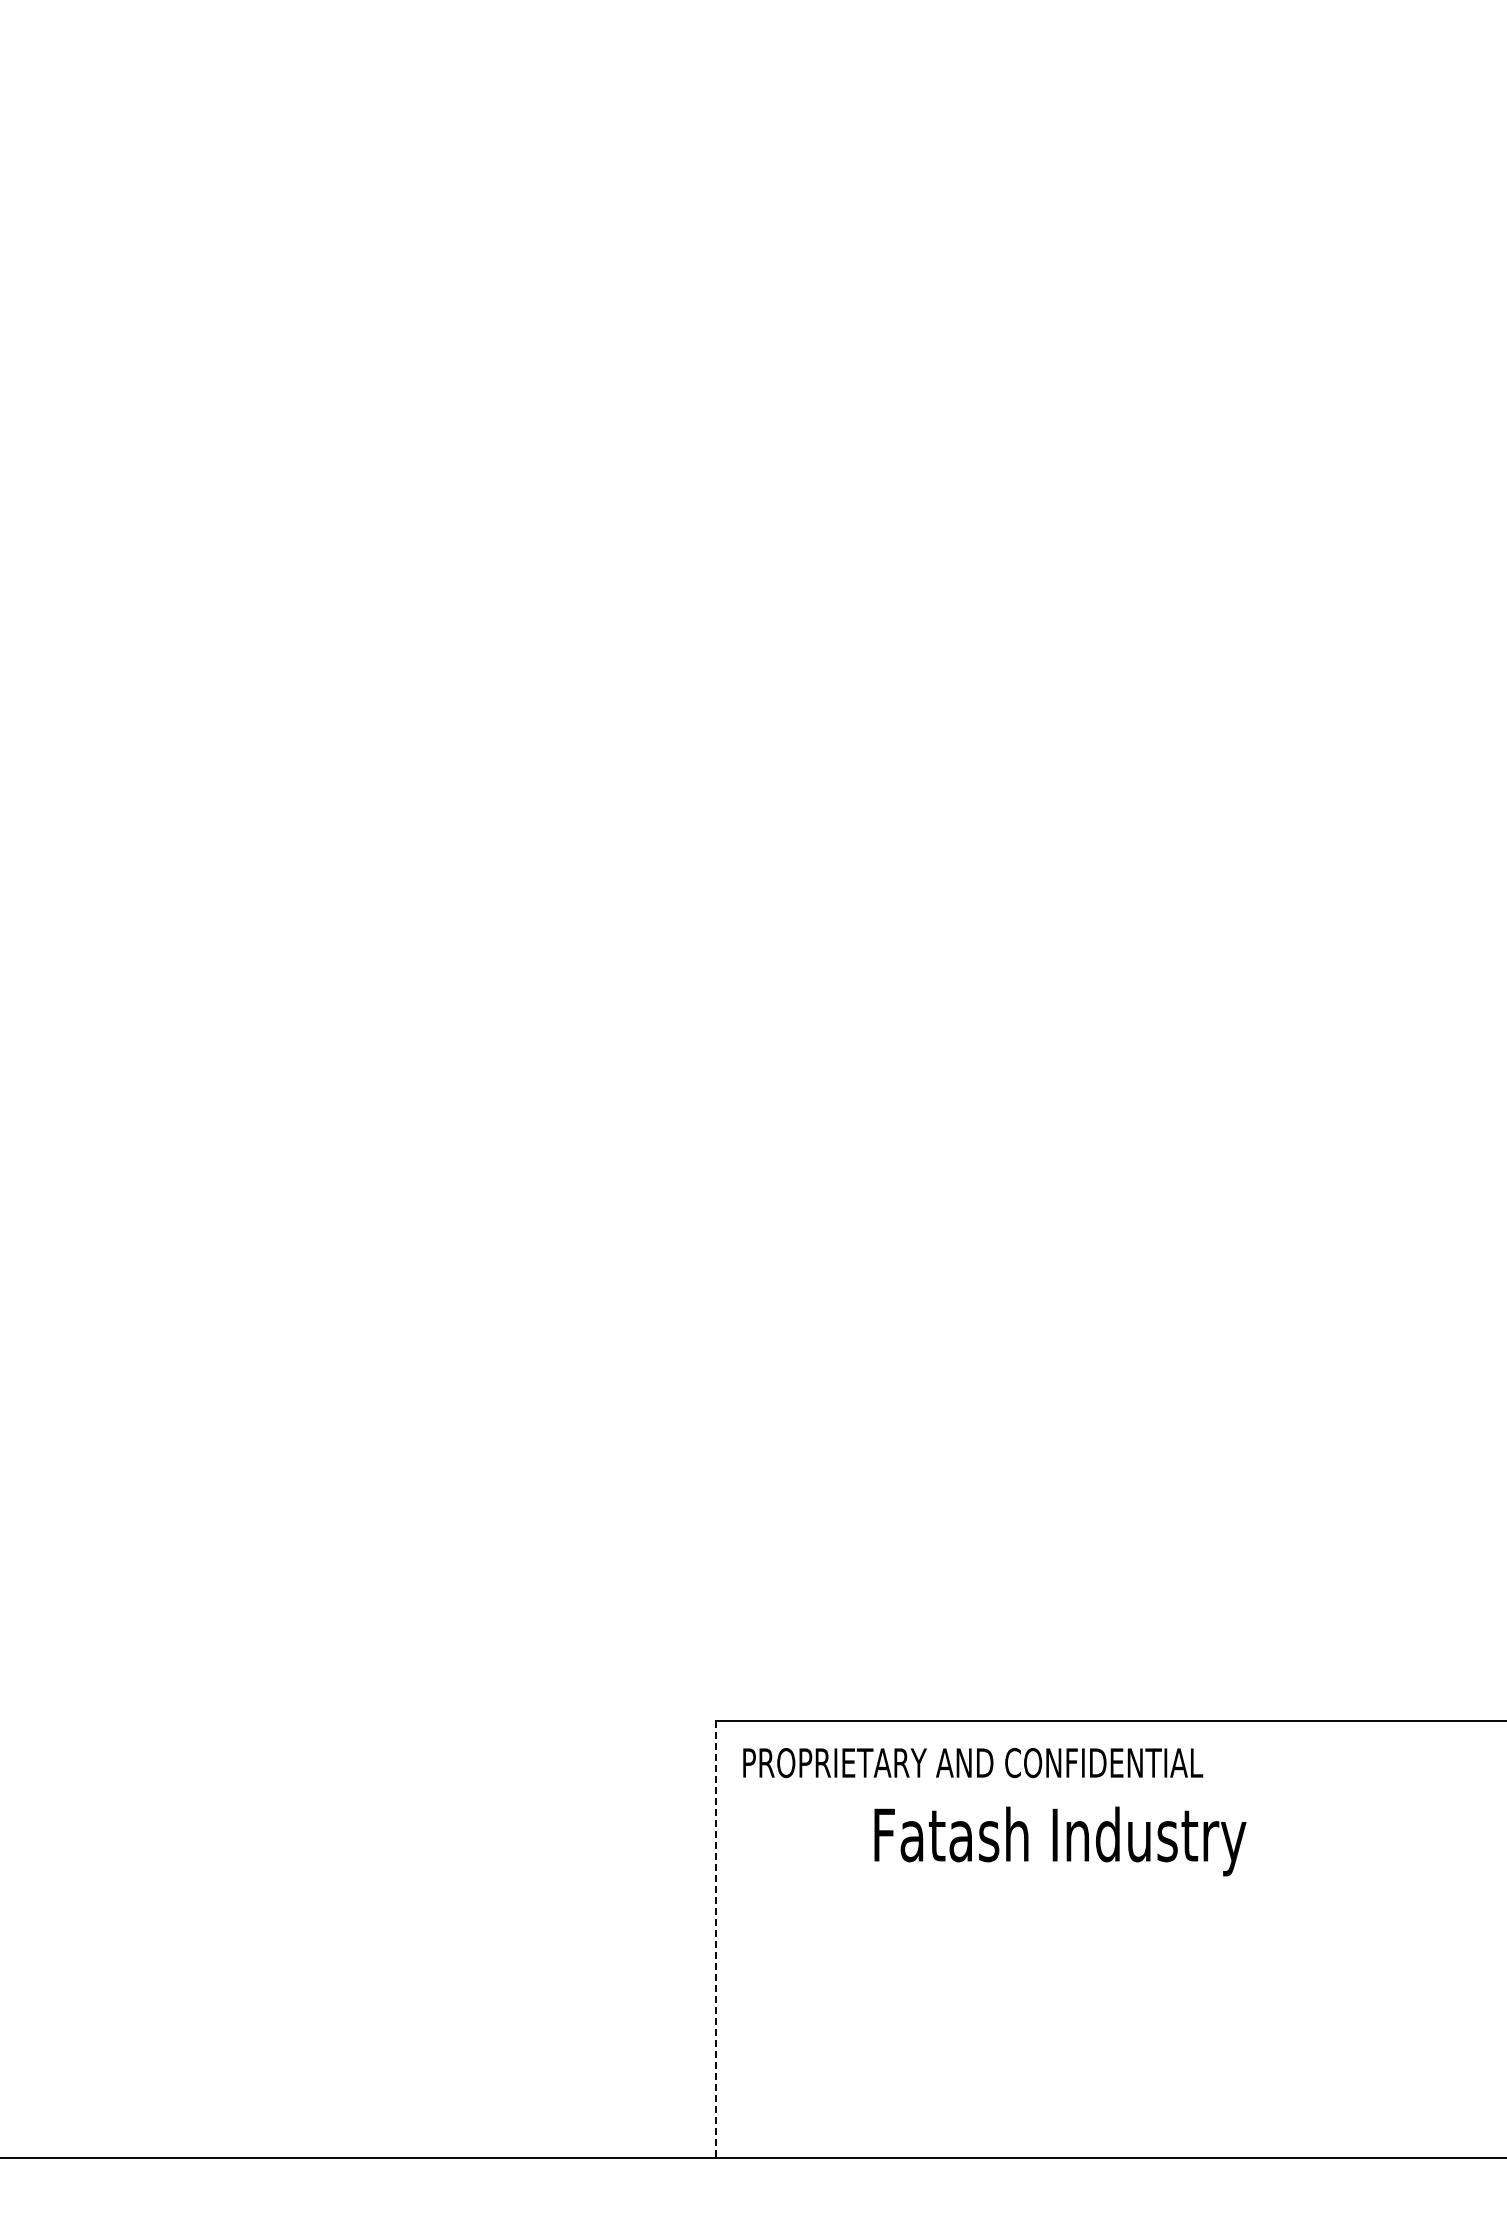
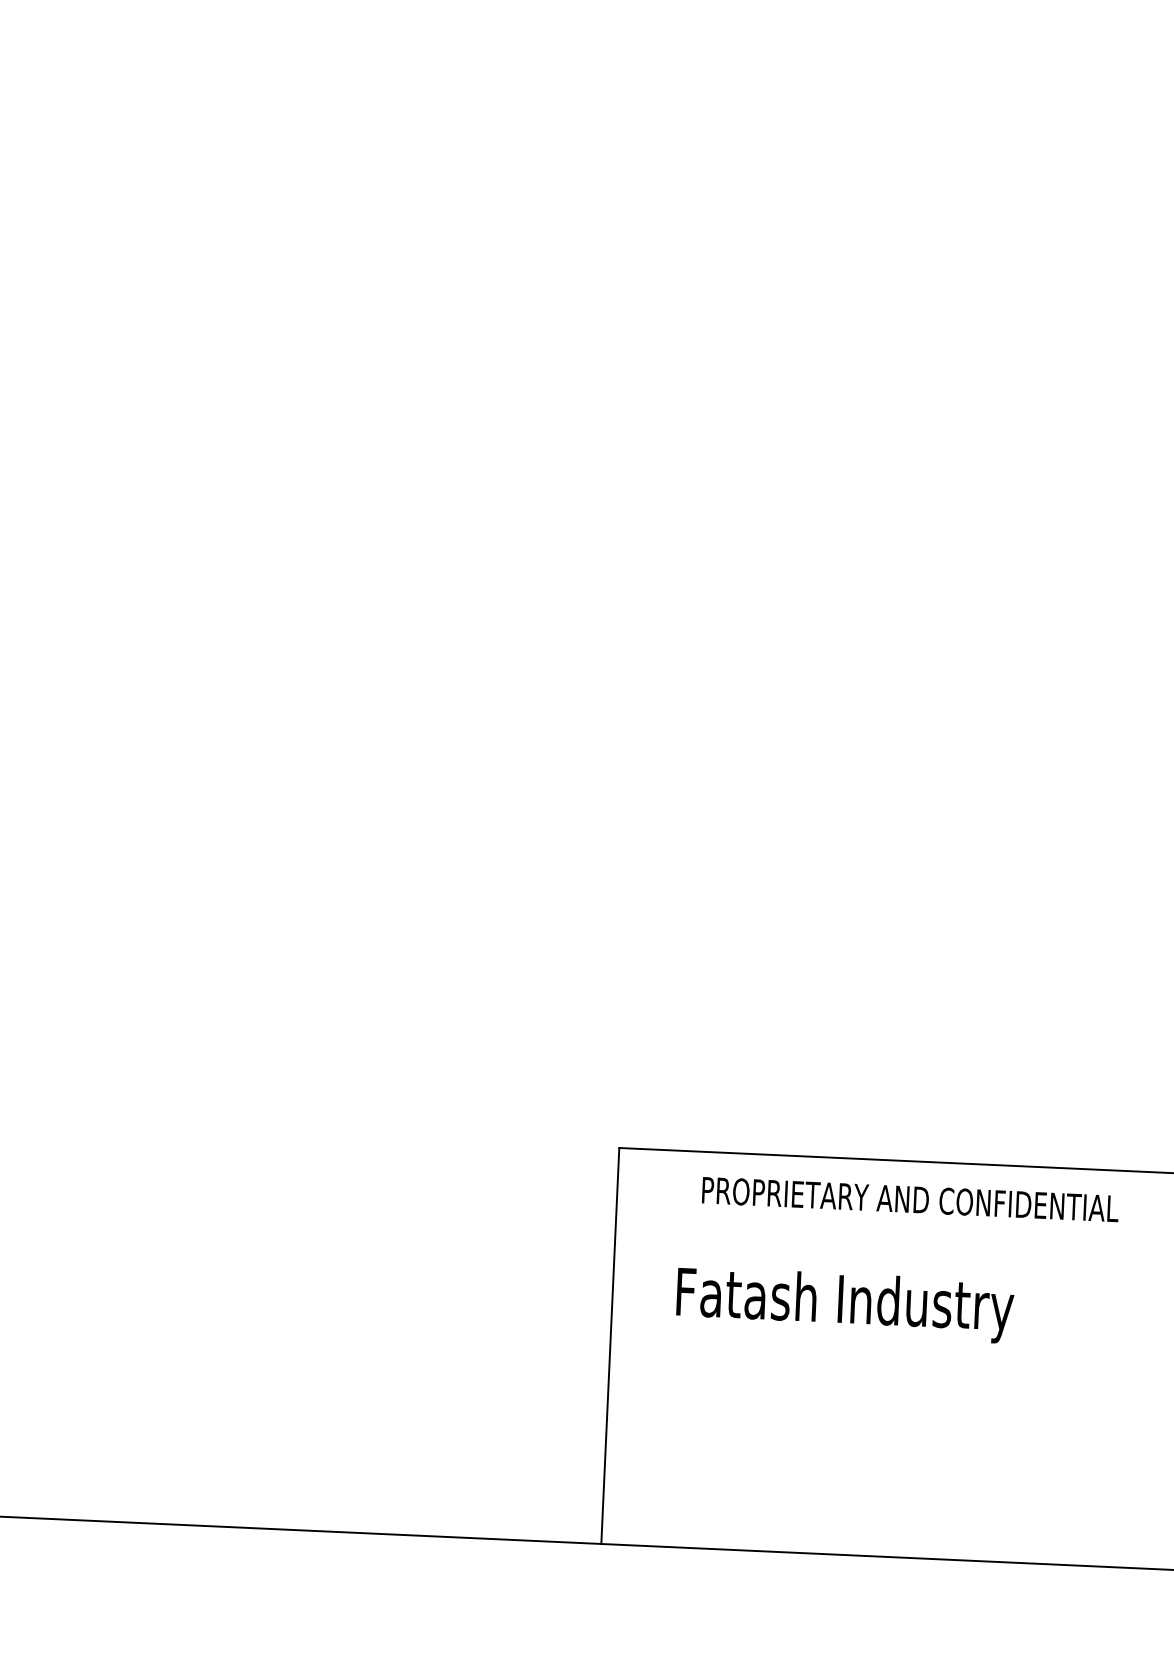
text: (973, 1763) -> (910, 1200), moved
text: (1060, 1841) -> (845, 1305), moved
line: (715, 1939) -> (610, 1346), dashed -> solid

